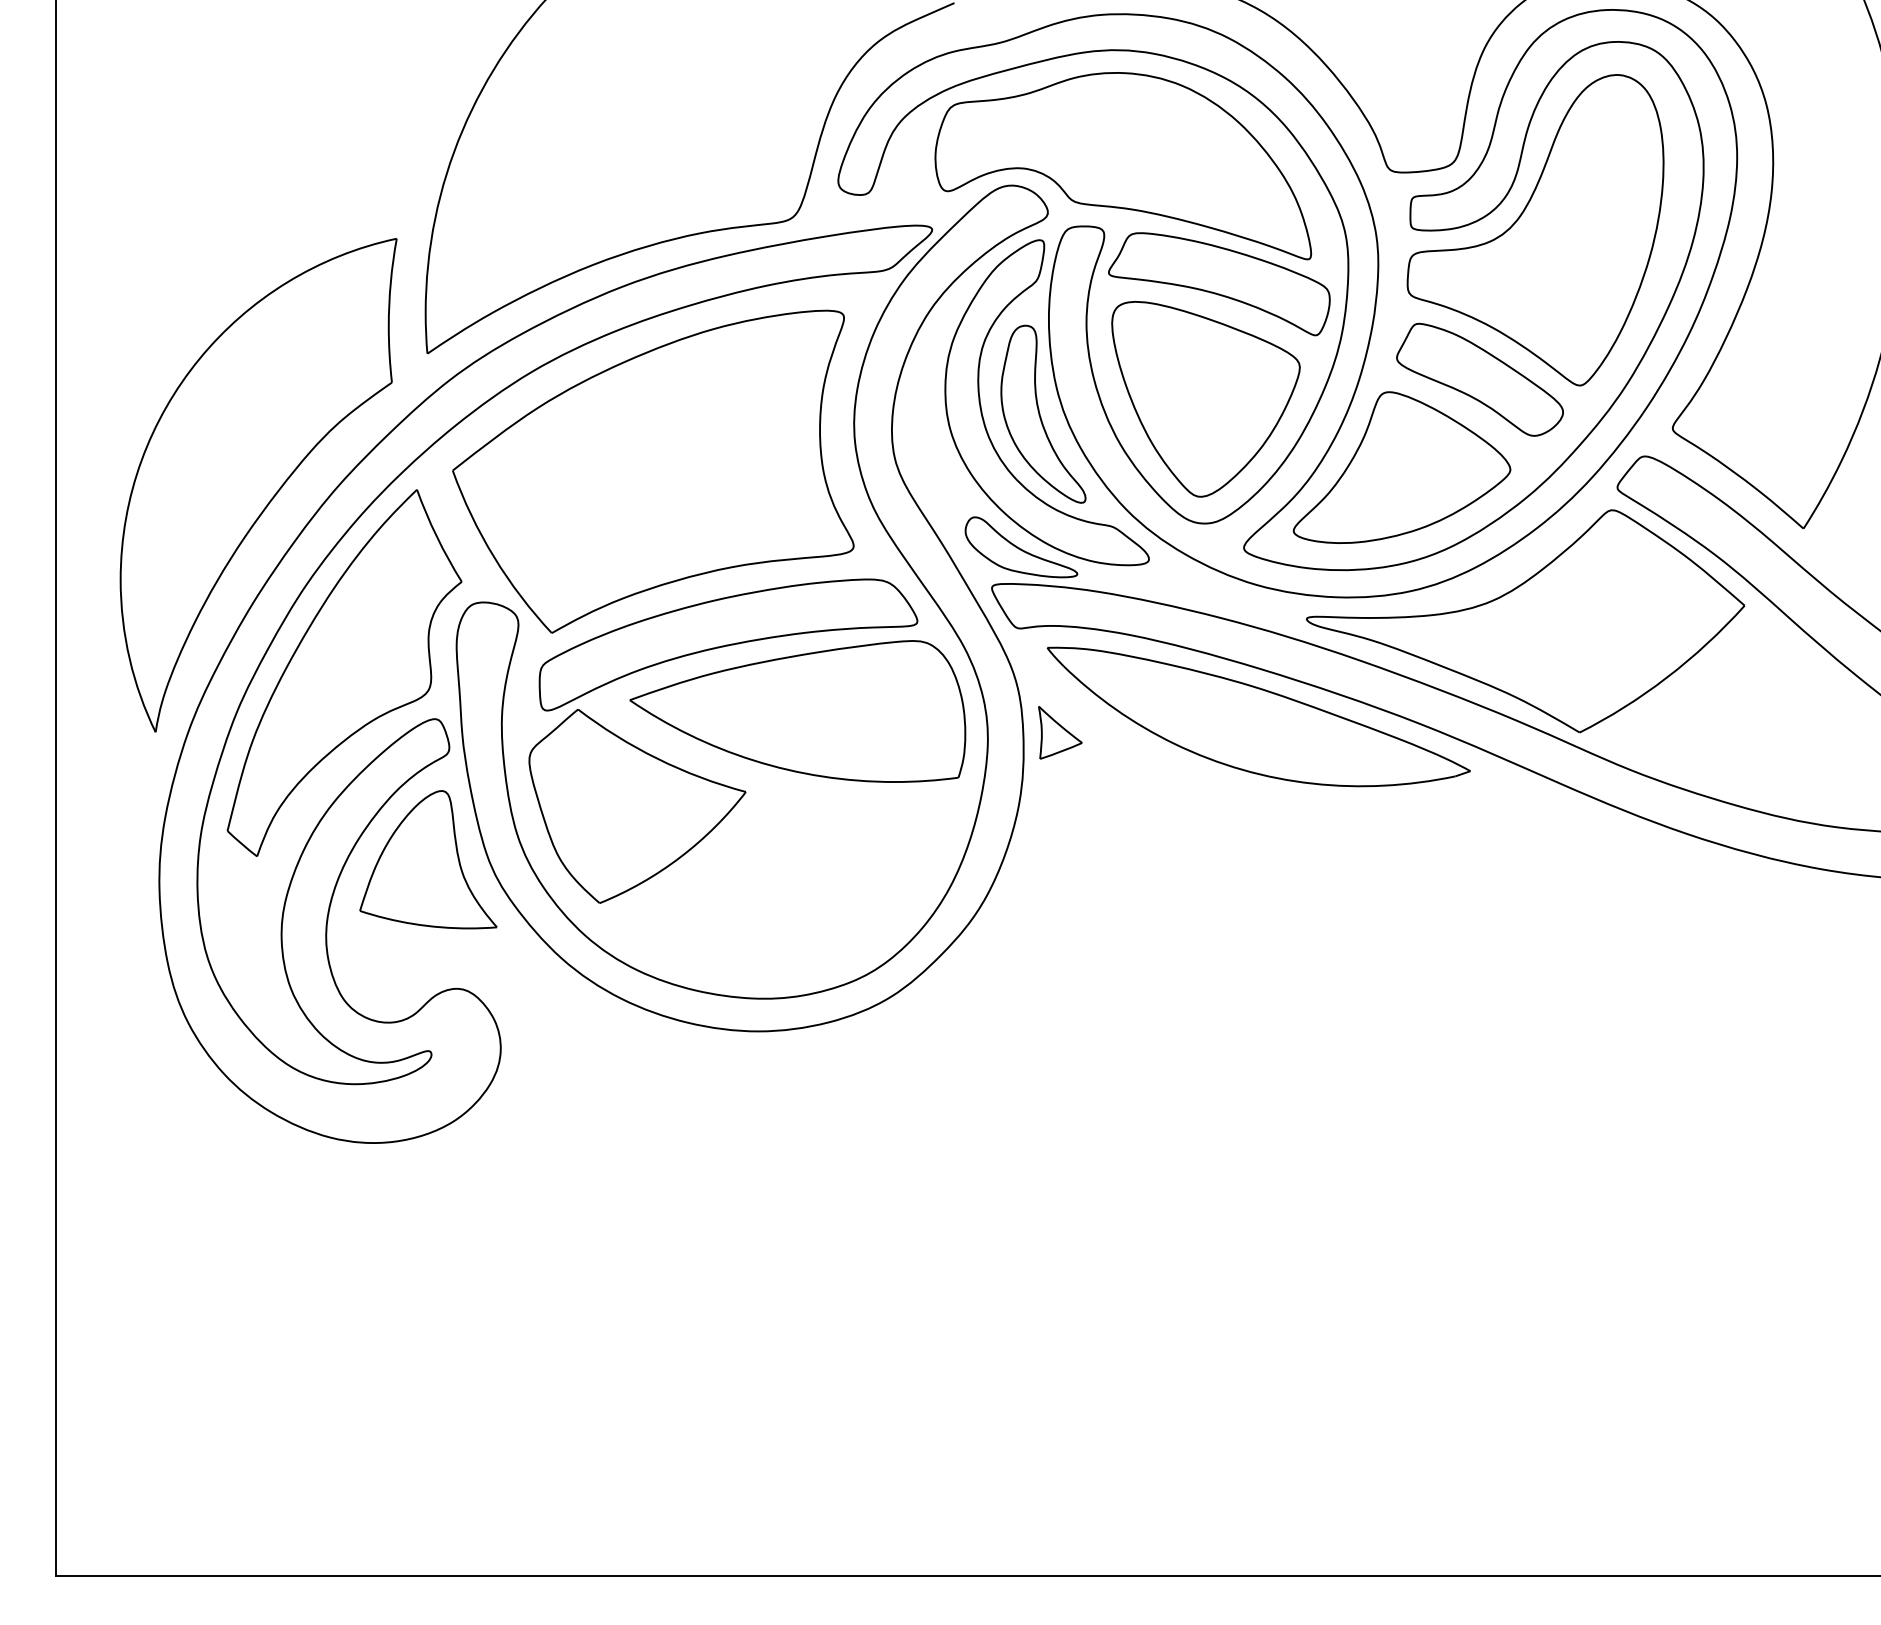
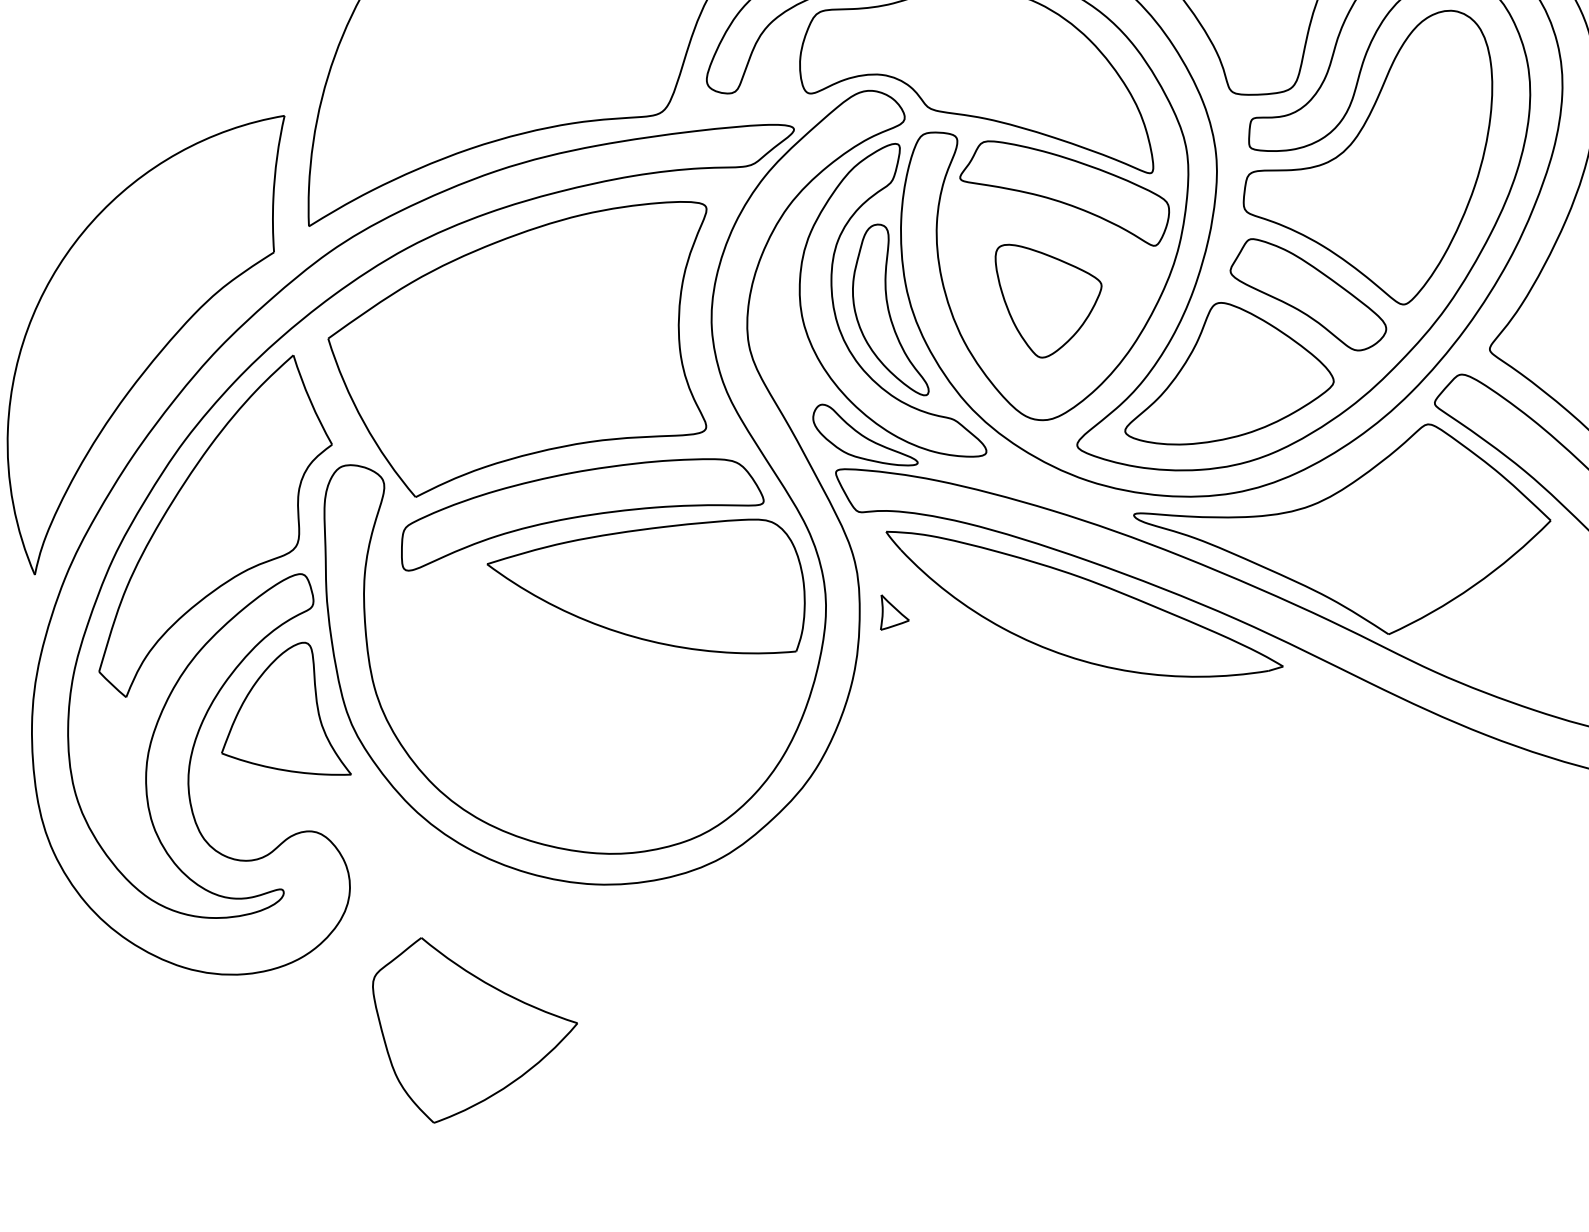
part: (1205, 399) -> (1046, 302), size x0.6
part: (1060, 732) -> (895, 612), size x0.7
part: (637, 806) -> (473, 1032), moved

